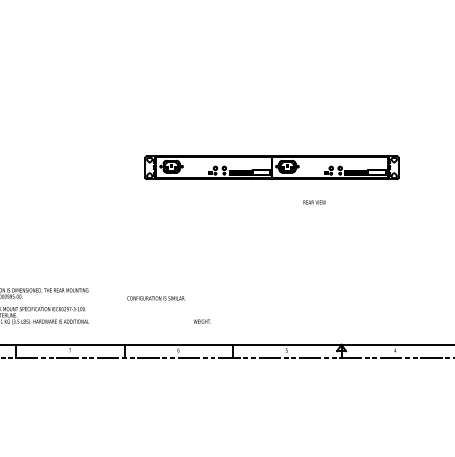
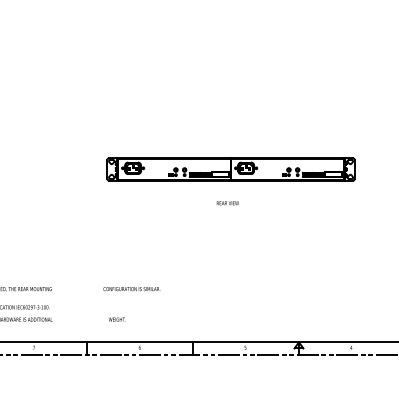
text: (314, 202) -> (227, 203), moved
text: (156, 298) -> (132, 289), moved
text: (201, 321) -> (116, 319), moved

